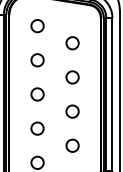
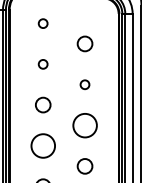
circle: (37, 26) -> (43, 23), size x0.6
circle: (37, 60) -> (43, 64), size x0.6
circle: (72, 77) -> (84, 84), size x0.6
circle: (72, 111) -> (84, 125), size x1.6
circle: (37, 128) -> (43, 145), size x1.6

